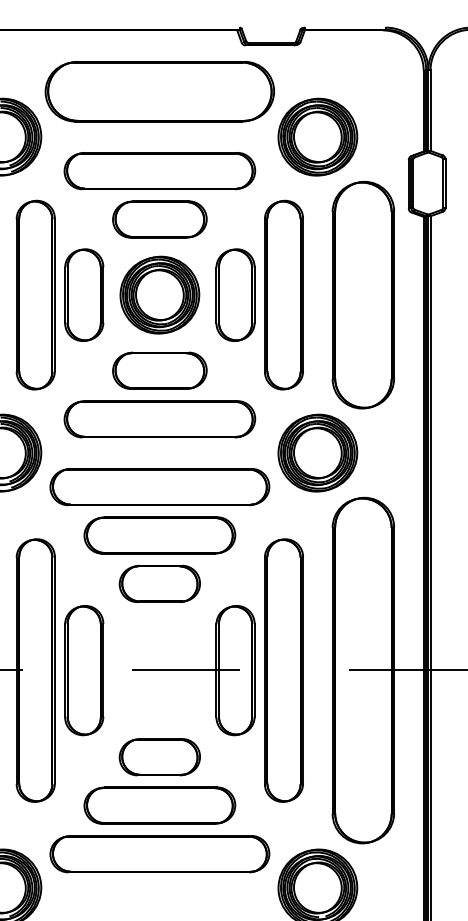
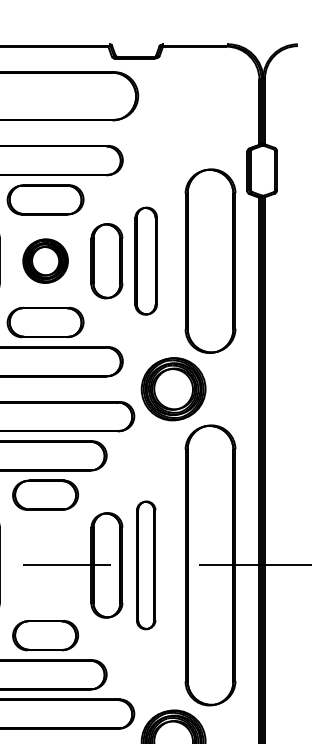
part: (317, 136) -> (173, 132), removed
part: (159, 294) -> (45, 260), size x0.7
part: (283, 294) -> (145, 260), size x0.7
part: (283, 670) -> (145, 565), size x0.6

